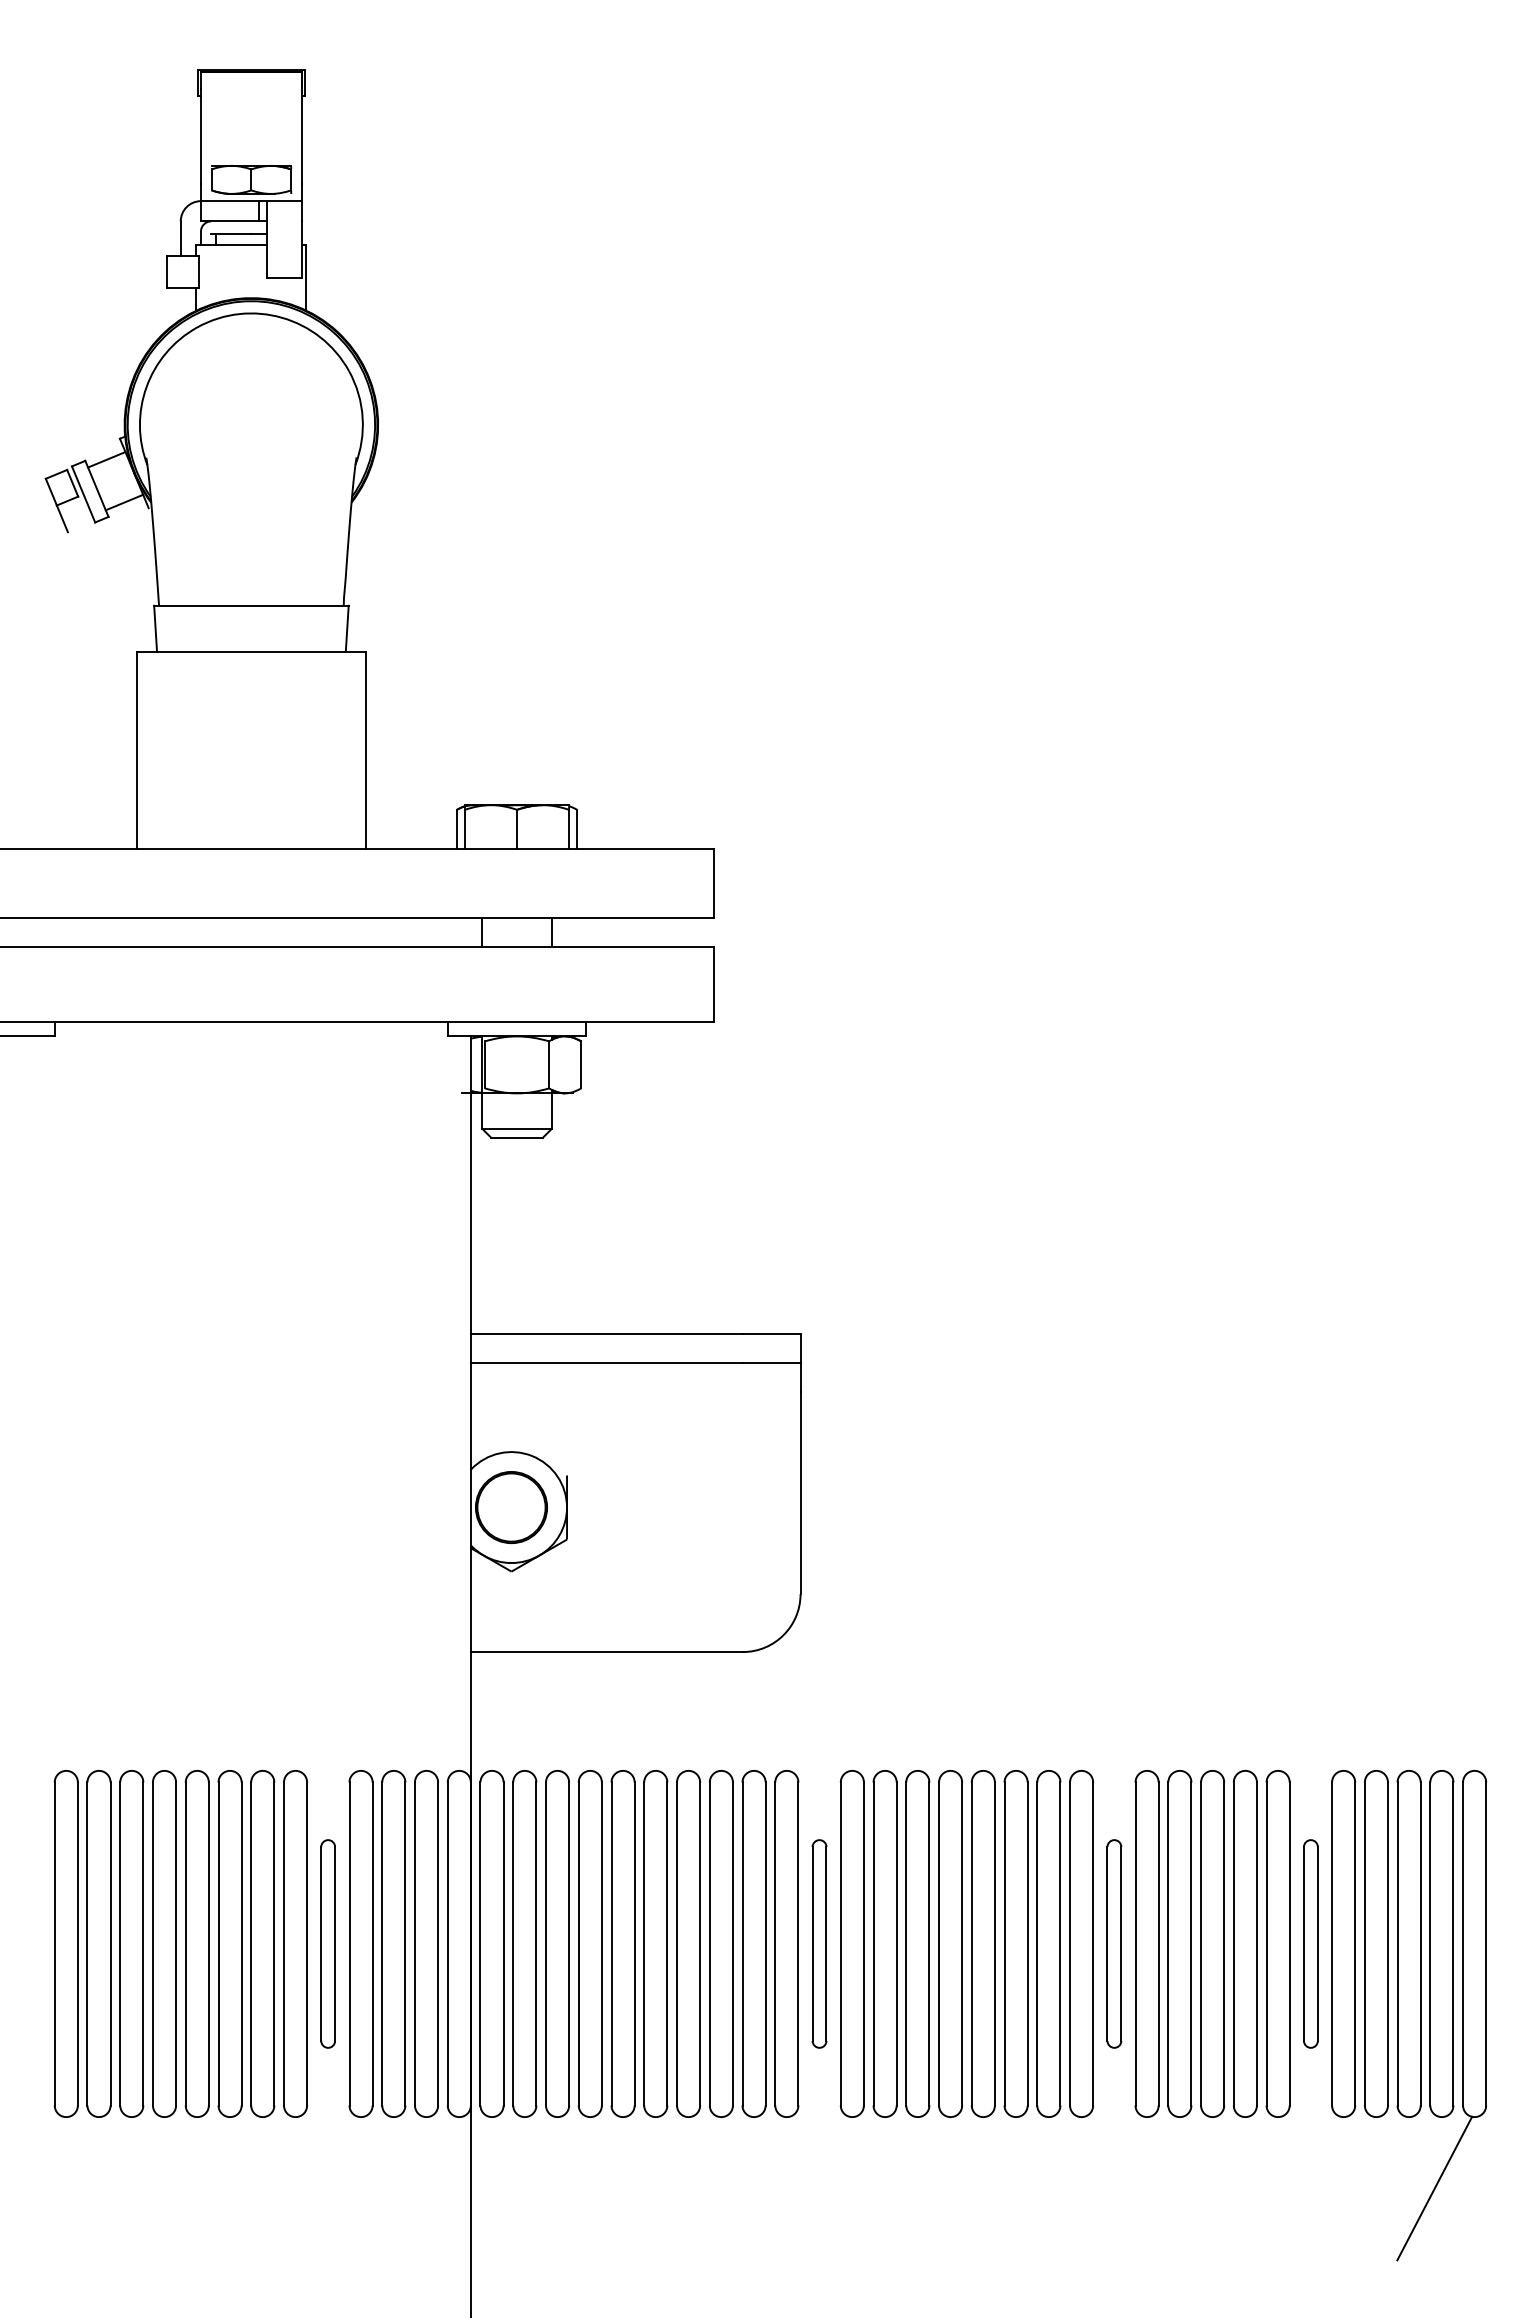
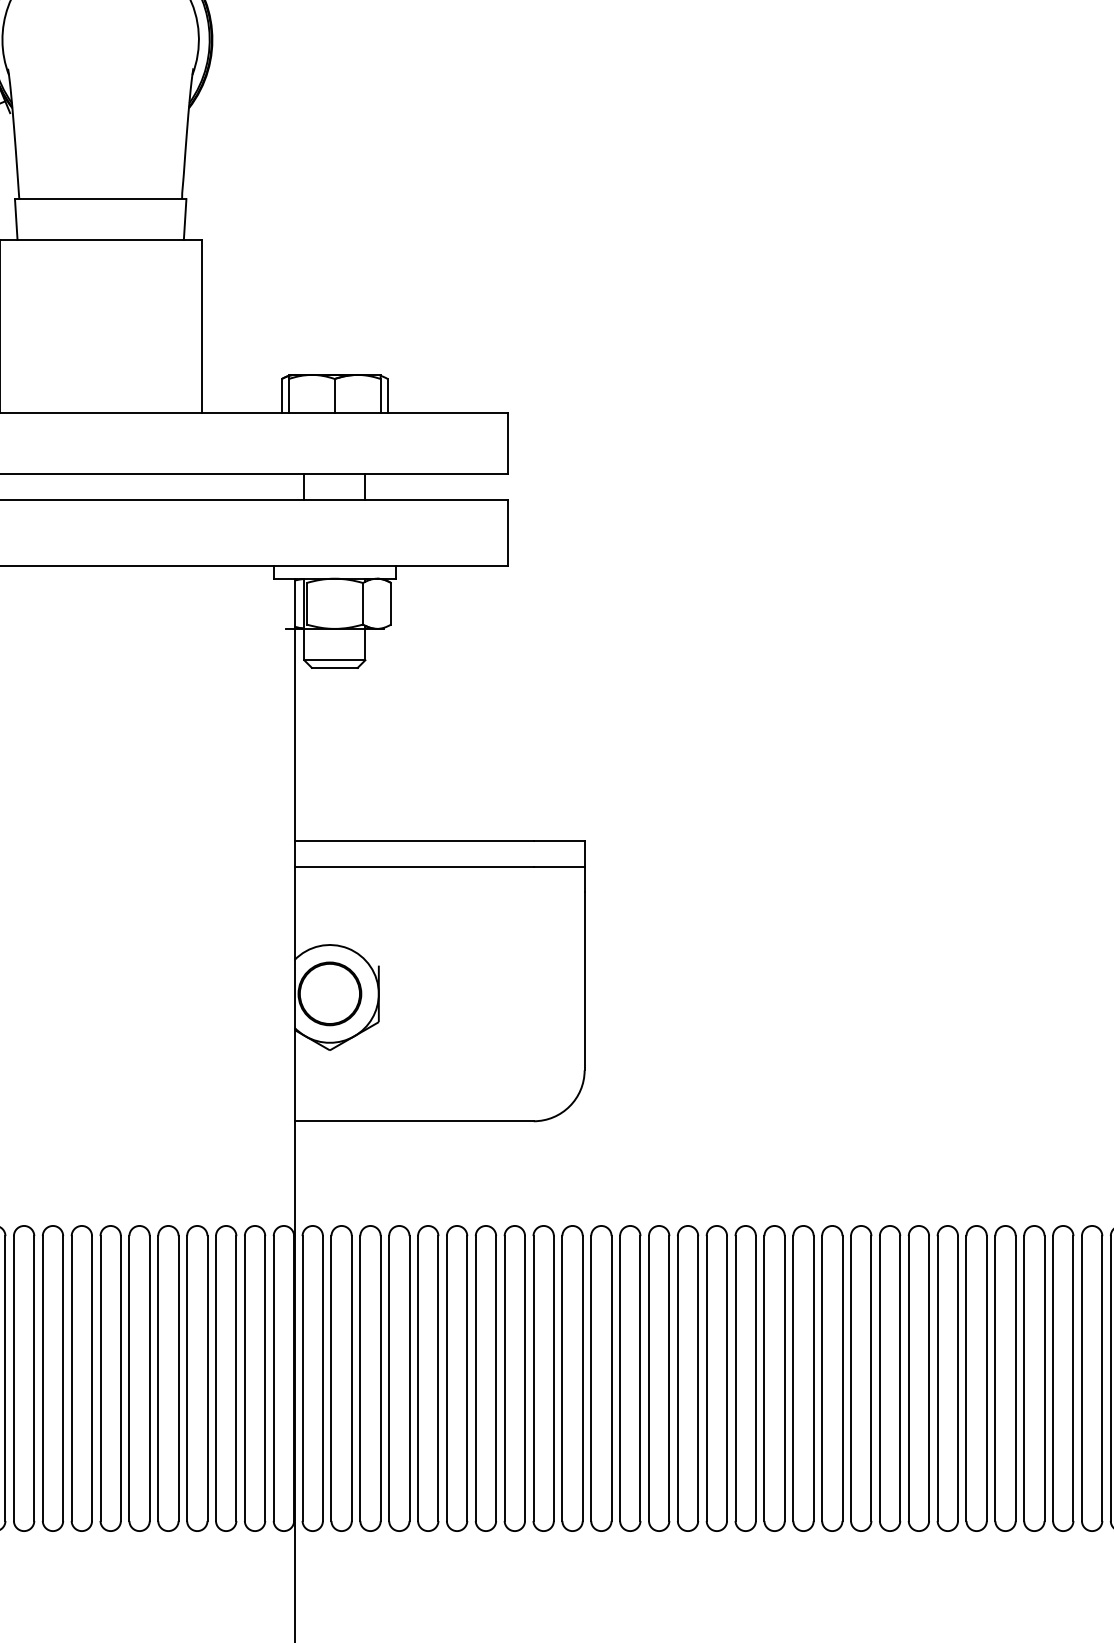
part: (327, 1943) -> (167, 1378), size x1.67
part: (819, 1943) -> (601, 1378), size x1.67
part: (1114, 1943) -> (861, 1378), size x1.67
part: (1310, 1943) -> (1034, 1378), size x1.67

